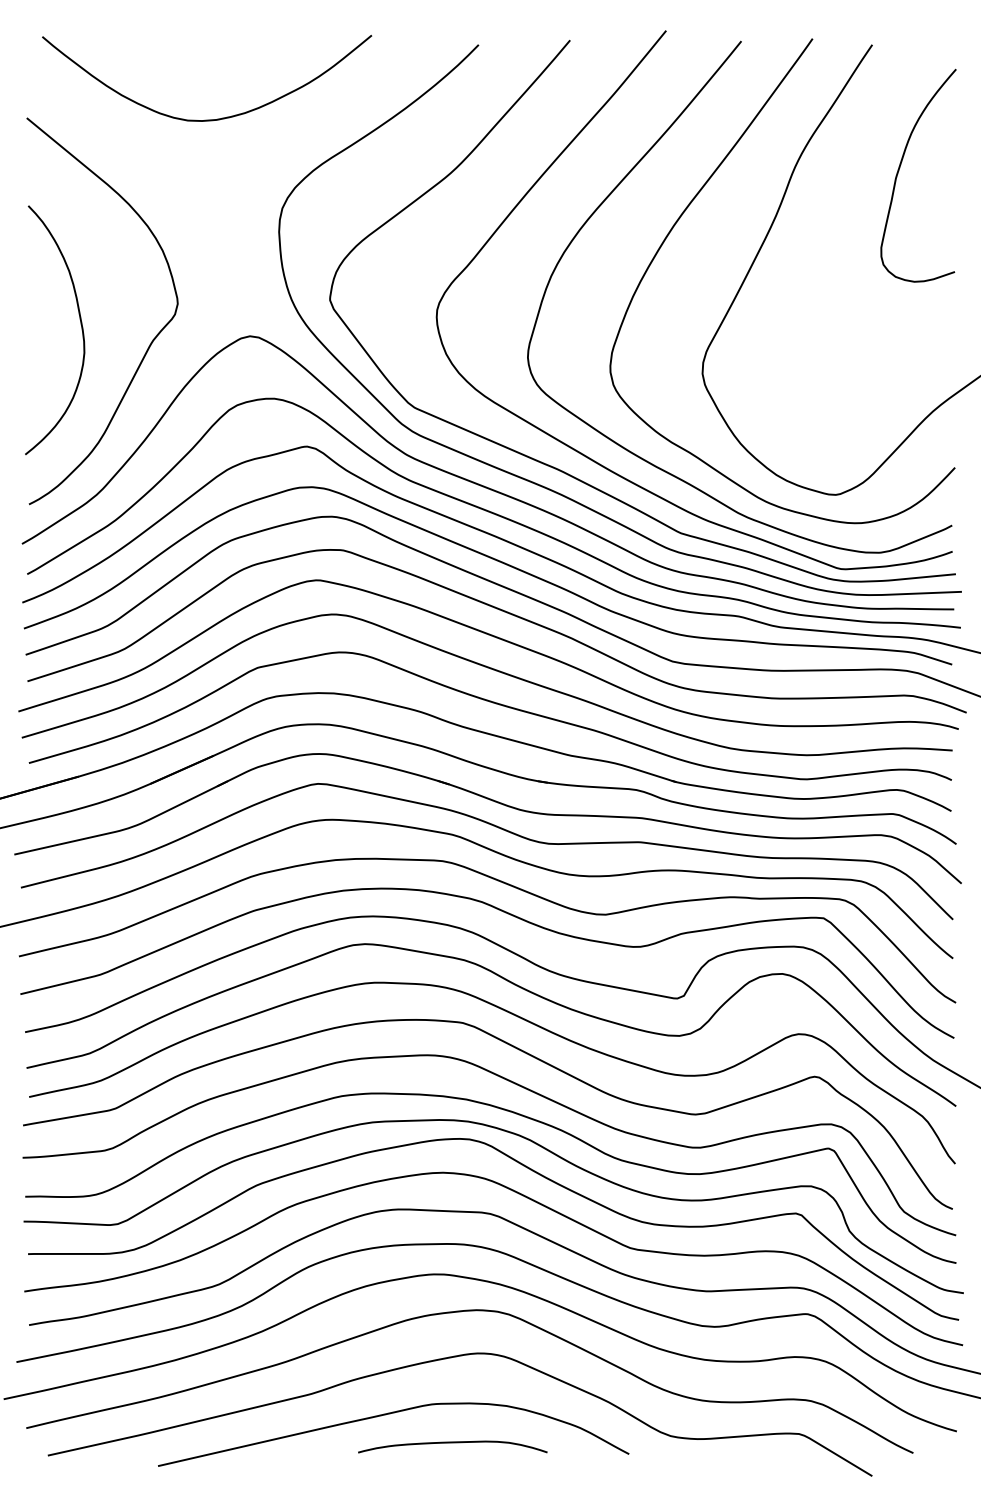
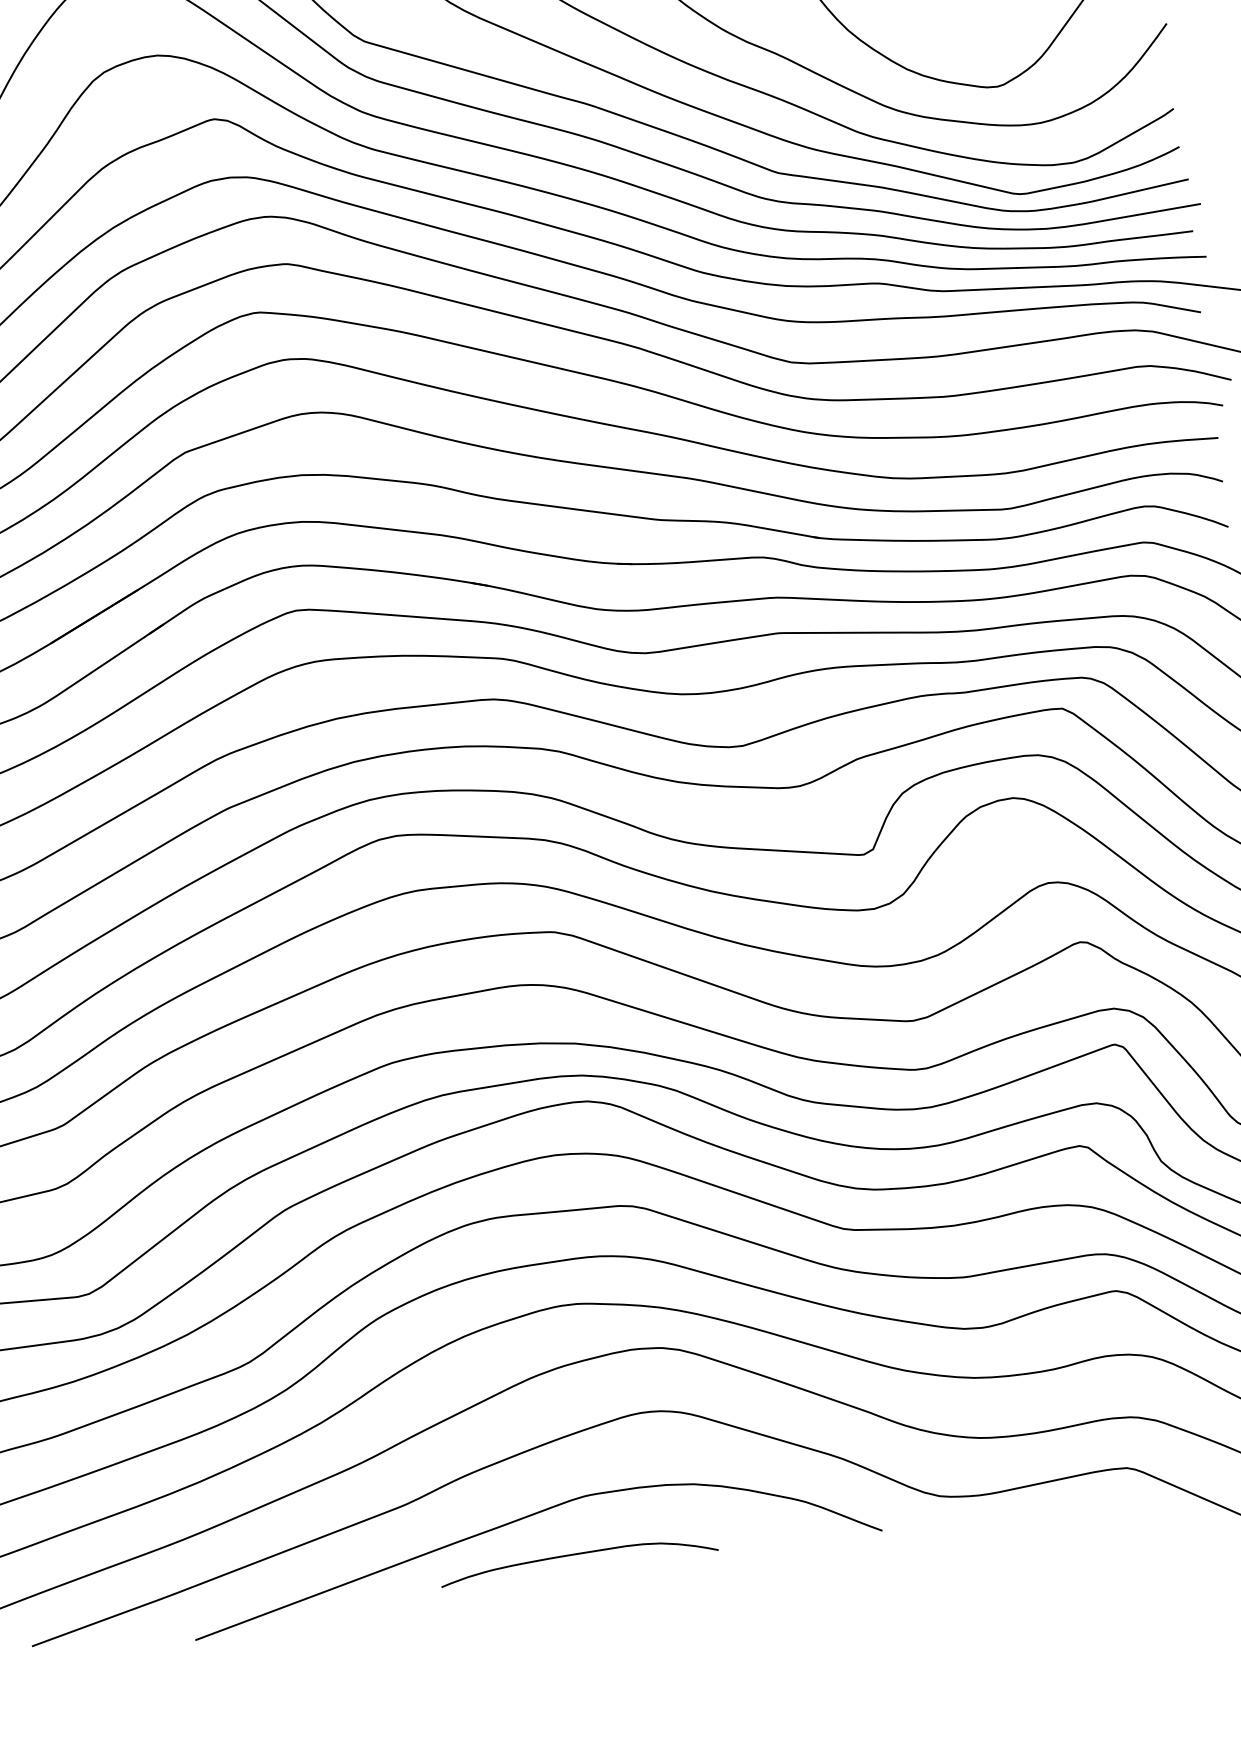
curve: (452, 1443) -> (577, 1555), moved

